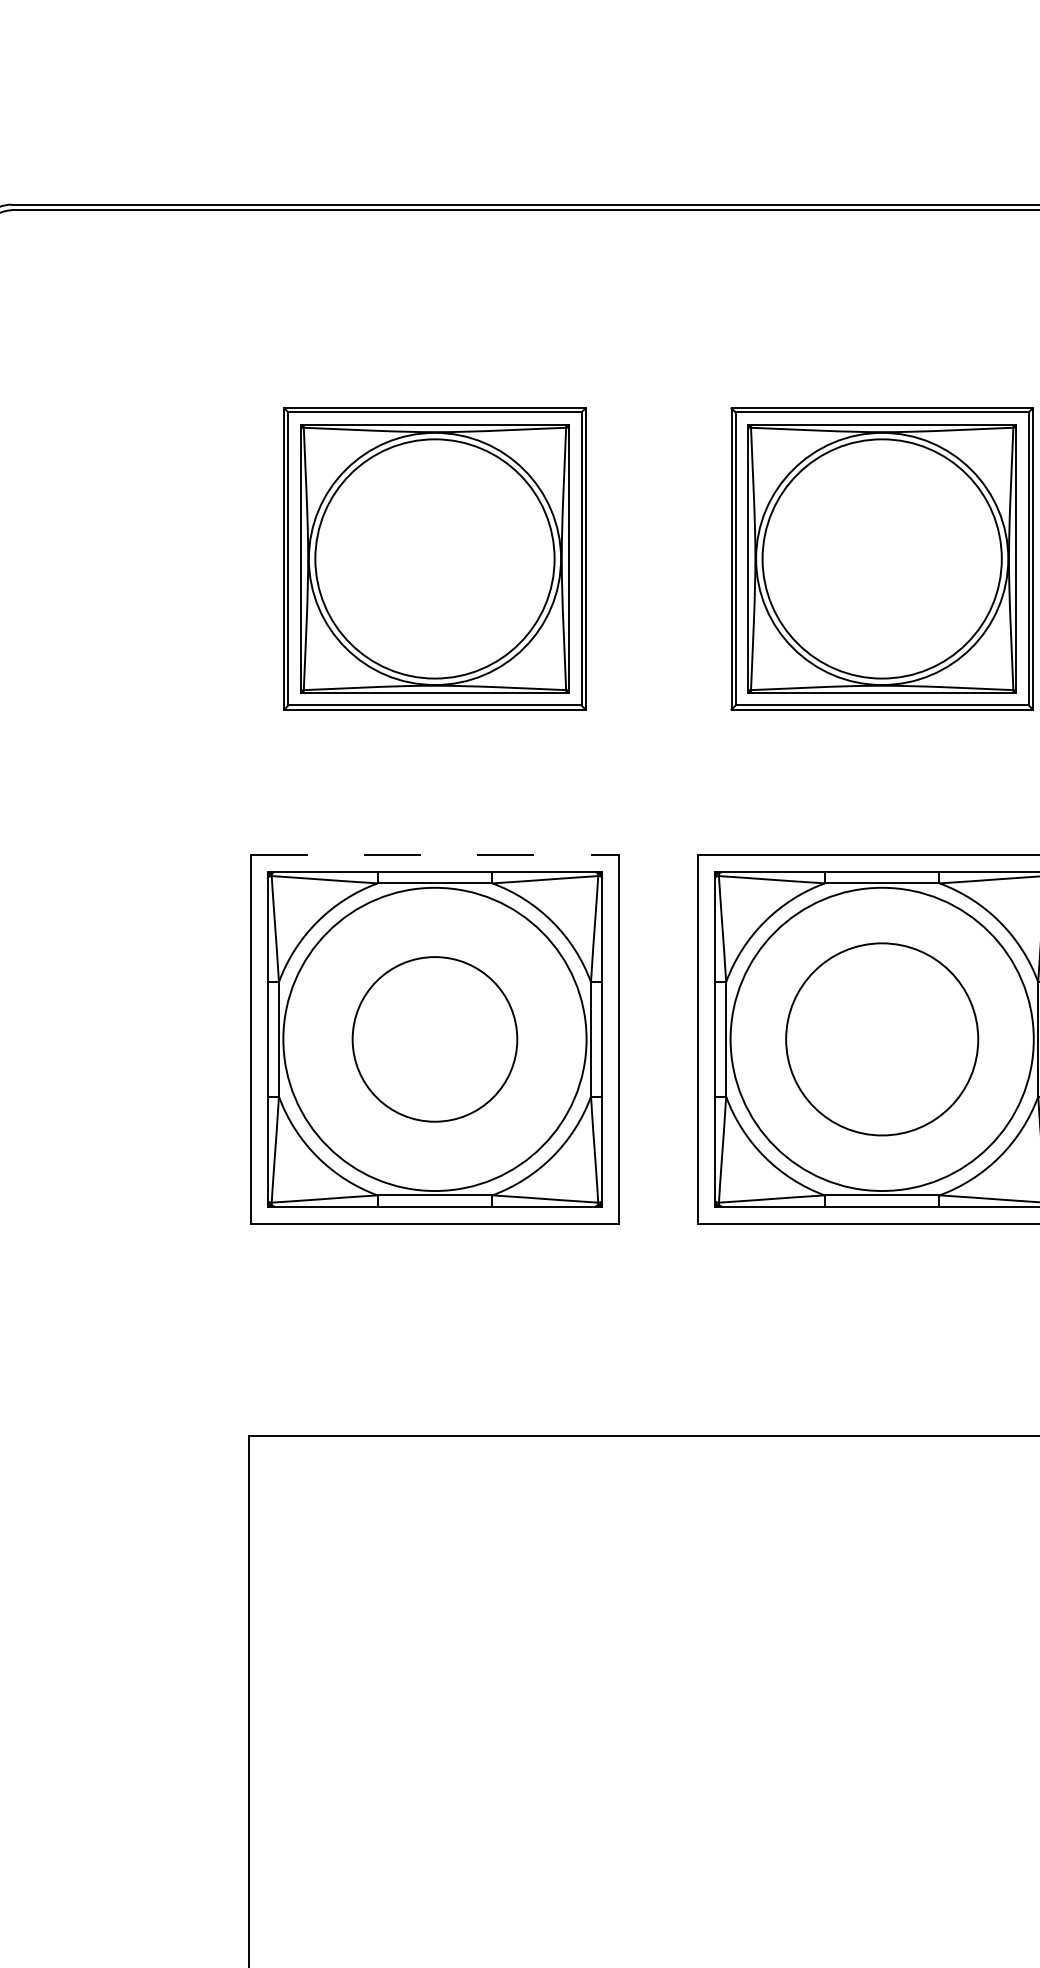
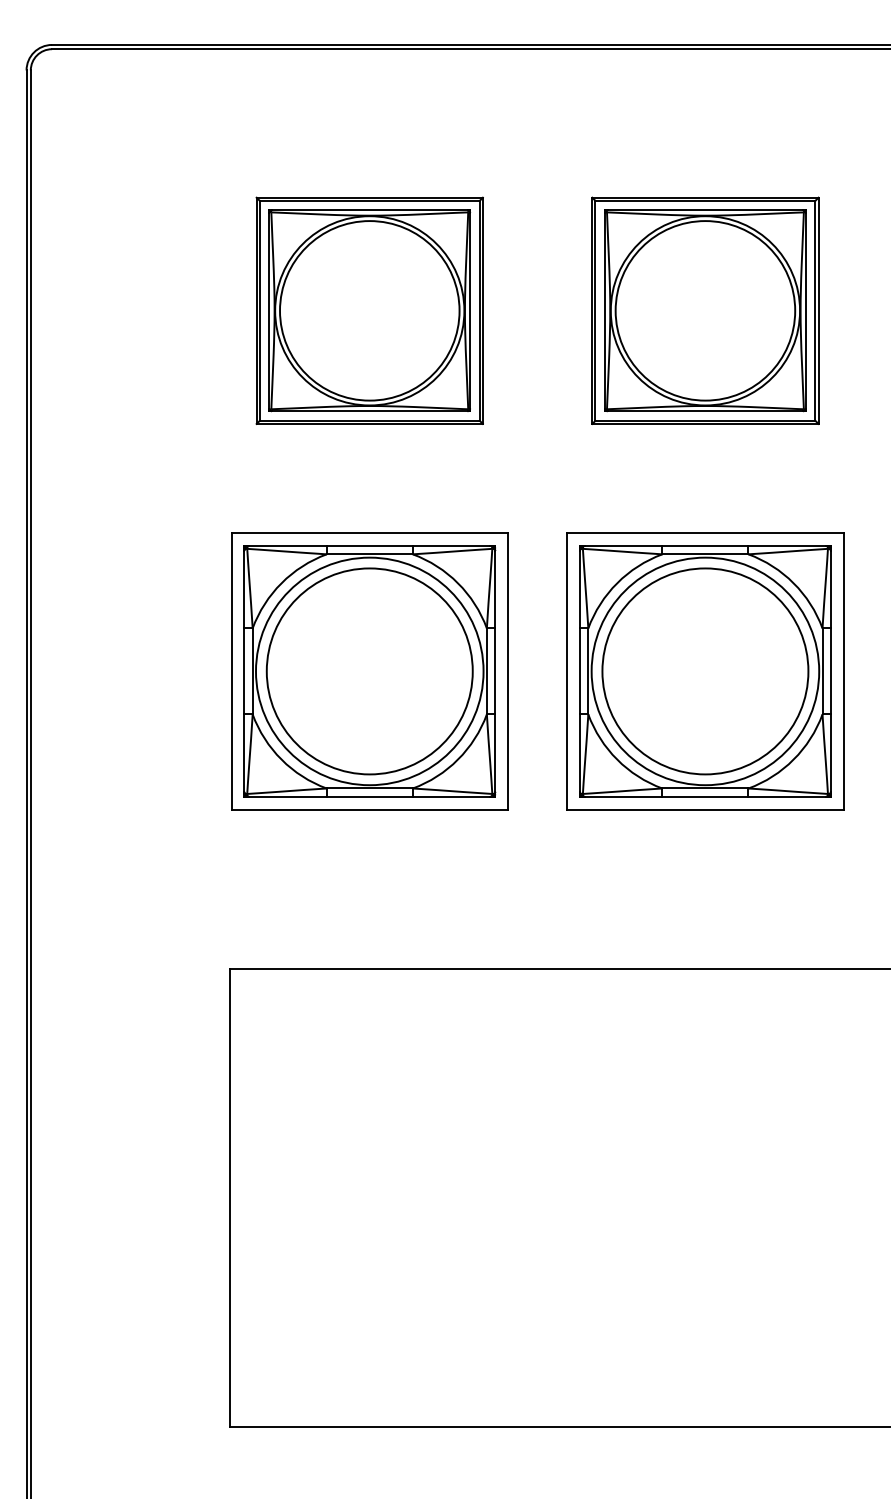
line: (435, 855) -> (370, 533), dashed -> solid
circle: (434, 1039) -> (369, 671), size x1.67
circle: (882, 1039) -> (705, 671), size x1.43

